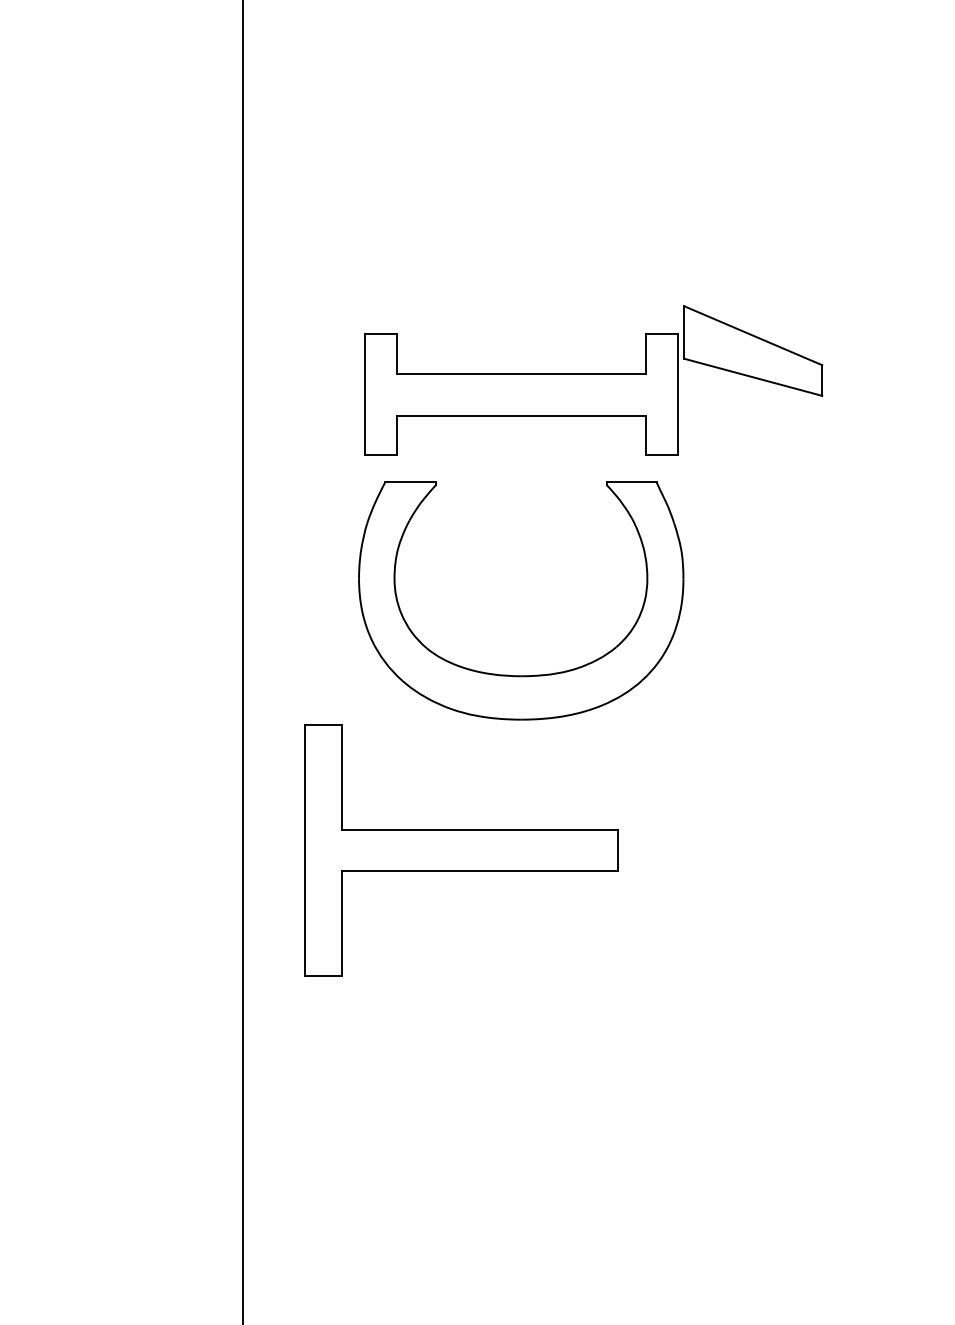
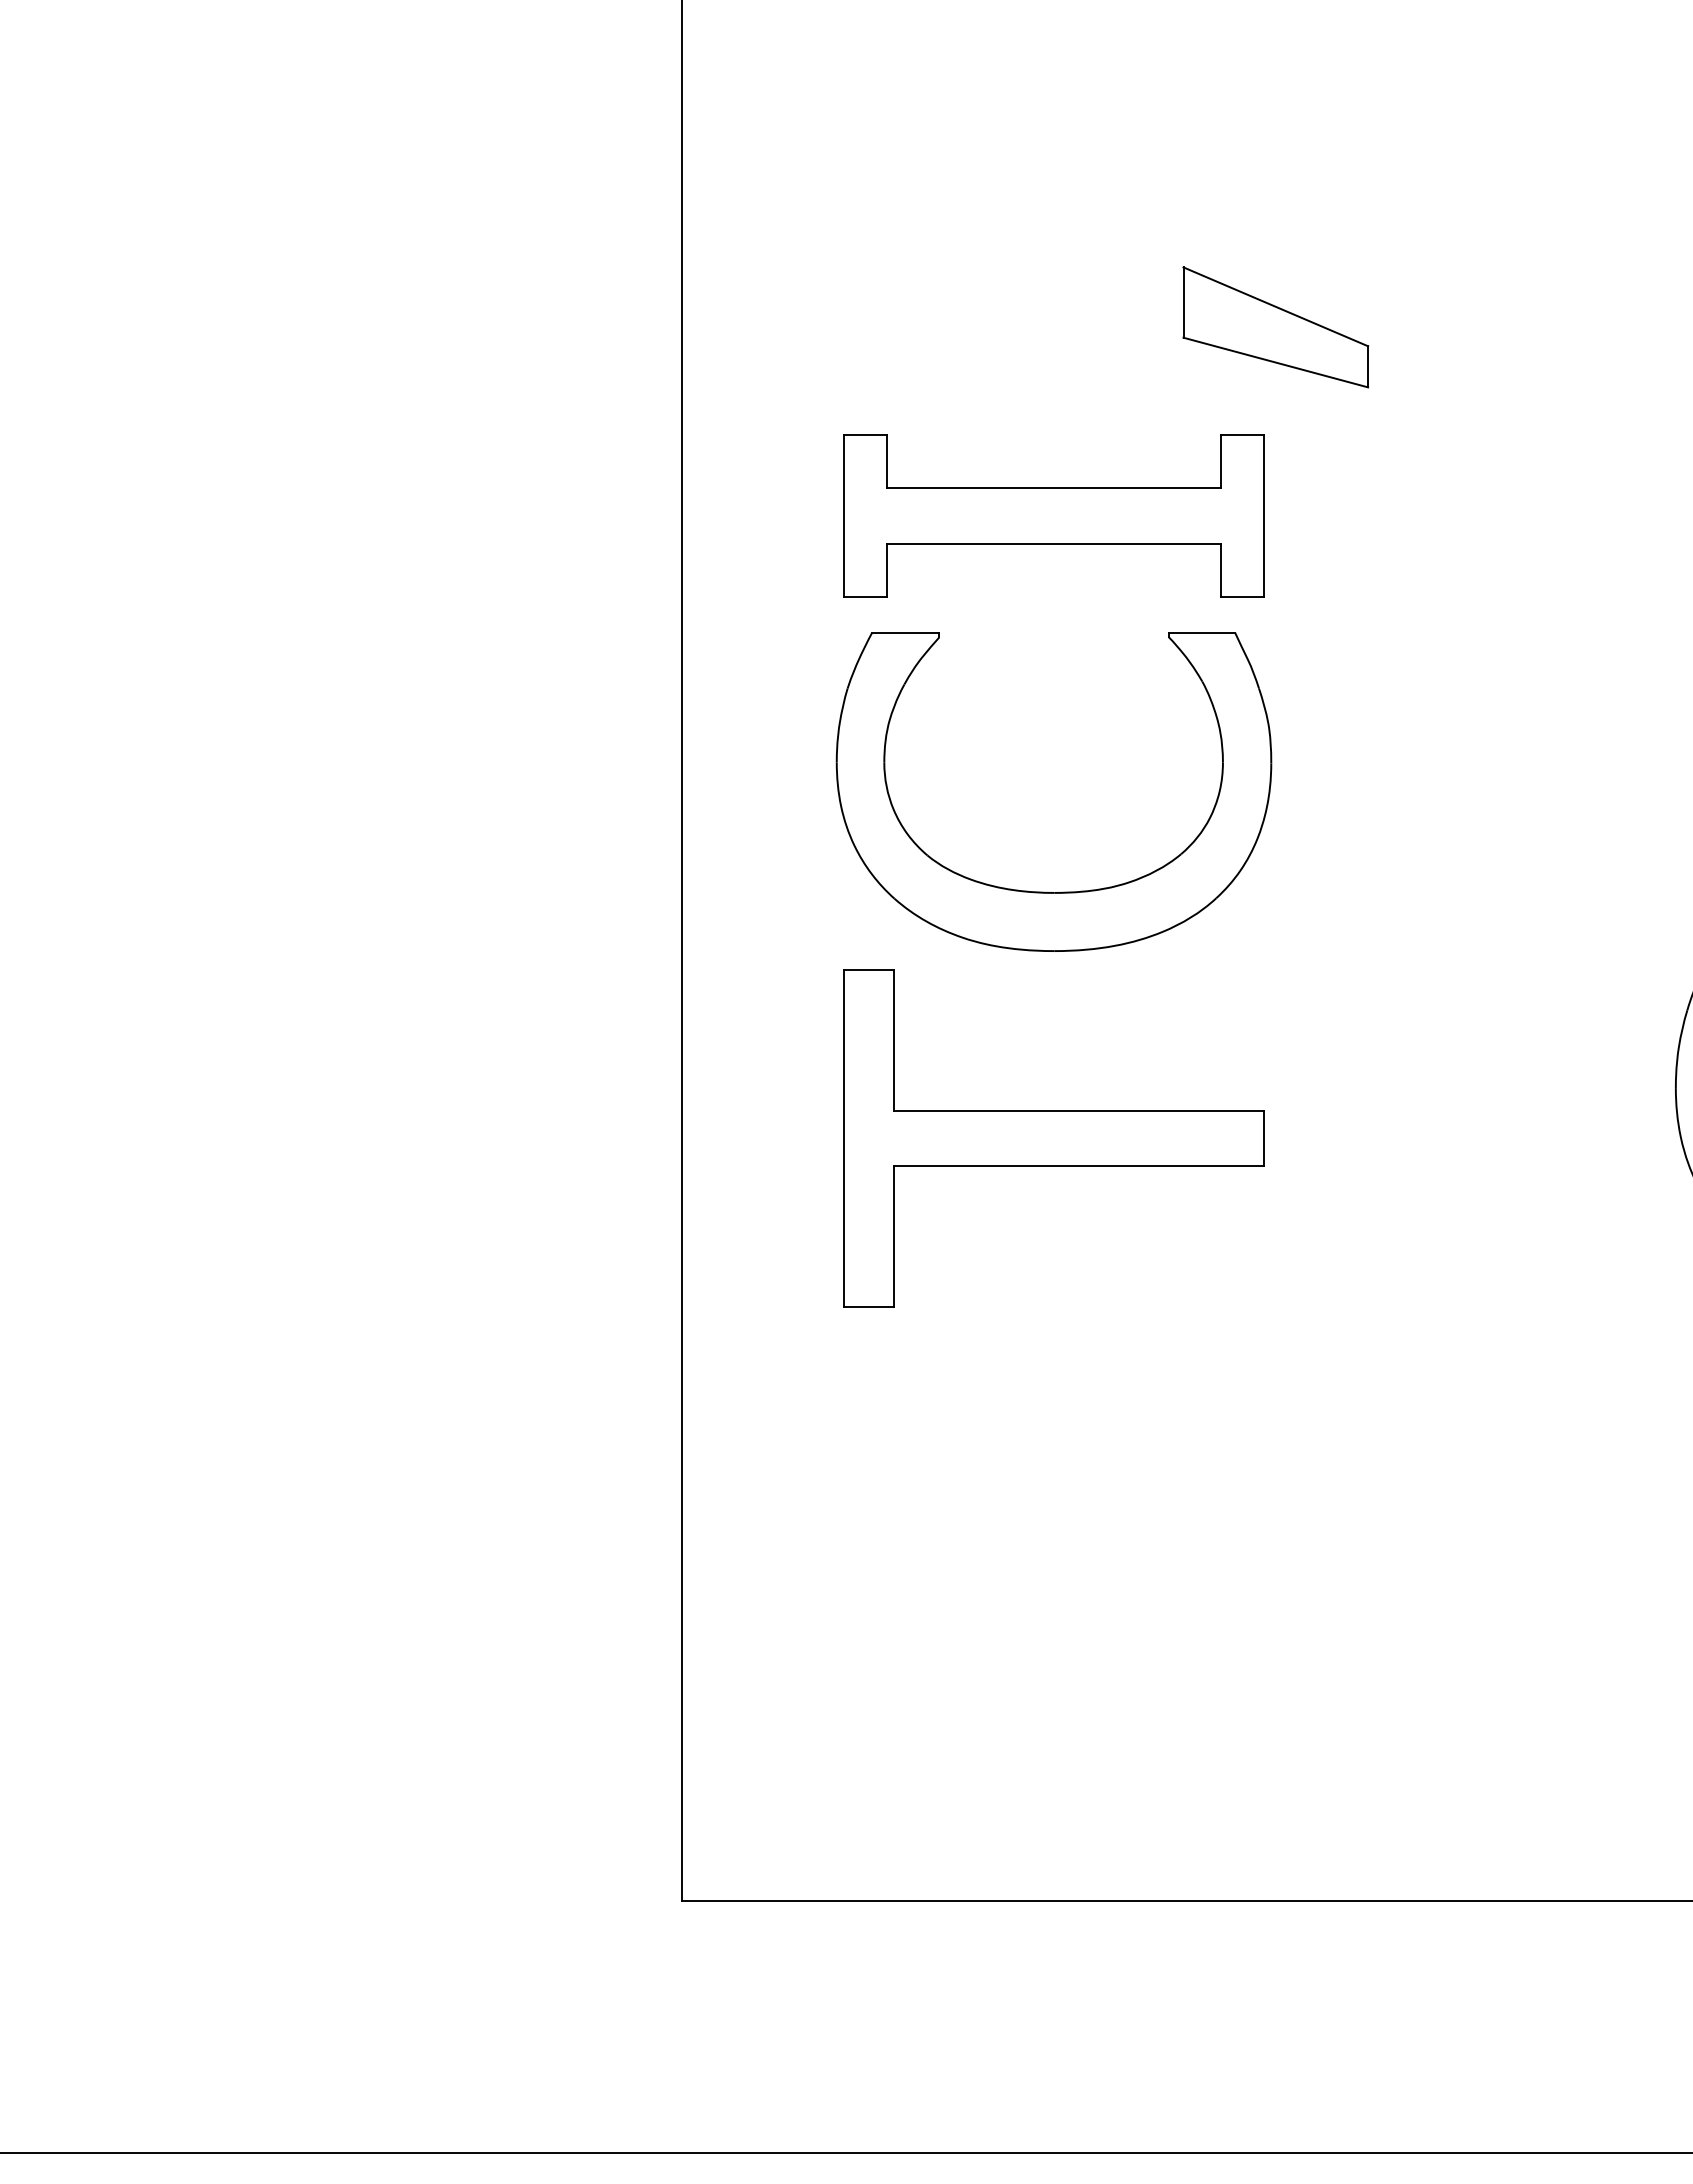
part: (753, 351) -> (1275, 327), moved
part: (461, 850) -> (1053, 1138), moved

